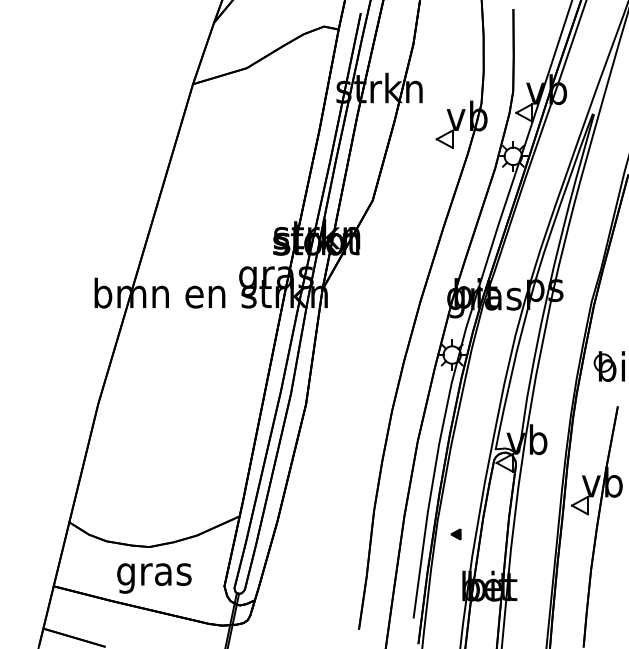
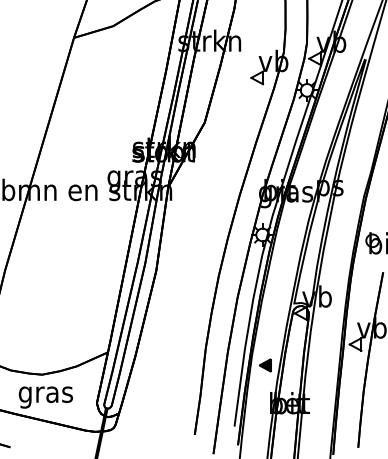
part: (455, 534) -> (265, 365), size x1.67

